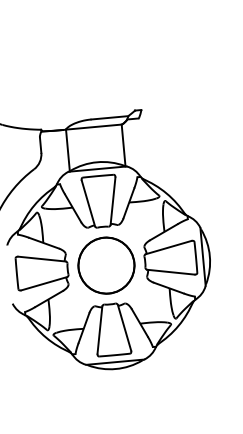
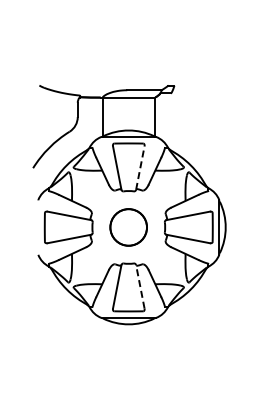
line: (113, 200) -> (140, 167), solid -> dashed
circle: (106, 265) -> (128, 227), size x0.7
line: (124, 327) -> (140, 286), solid -> dashed

